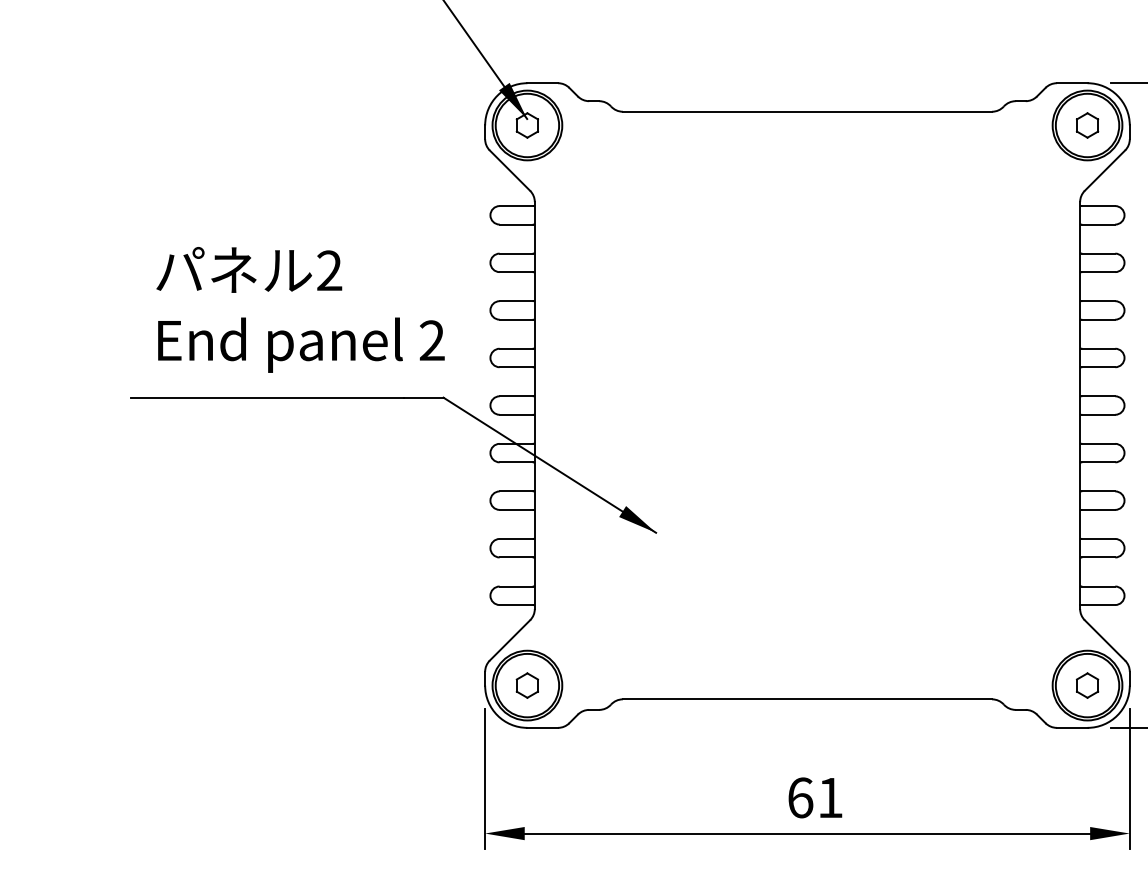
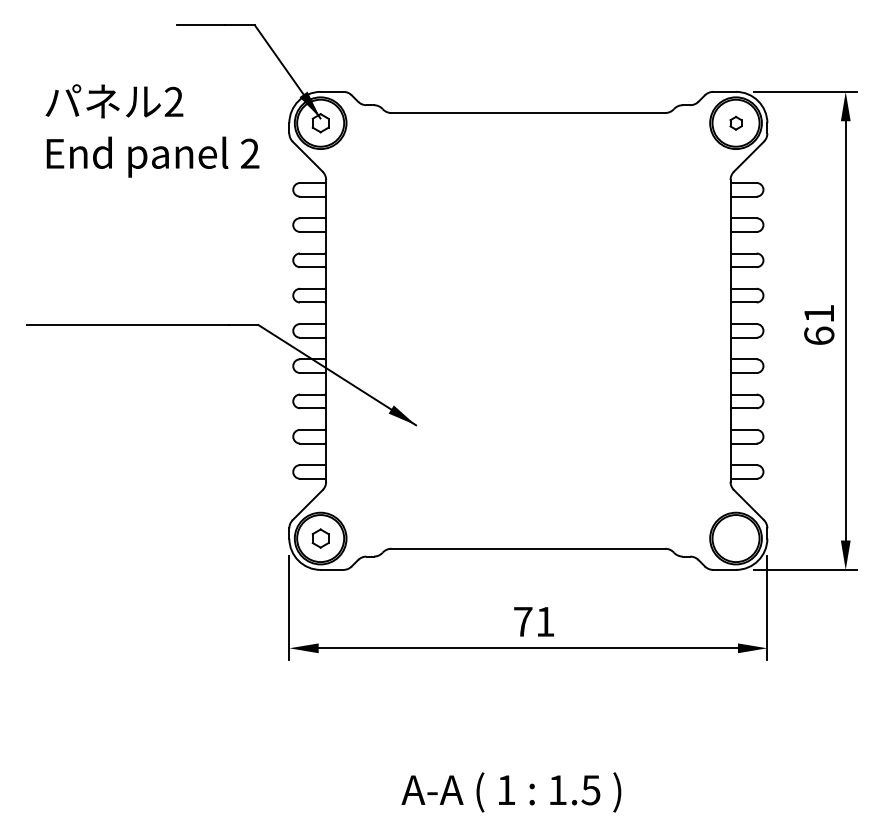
part: (1086, 125) -> (735, 123), size x0.7
text: (300, 309) -> (152, 130), moved
part: (1086, 685) -> (735, 538), removed
text: (800, 797) -> (523, 621), 61 -> 71

